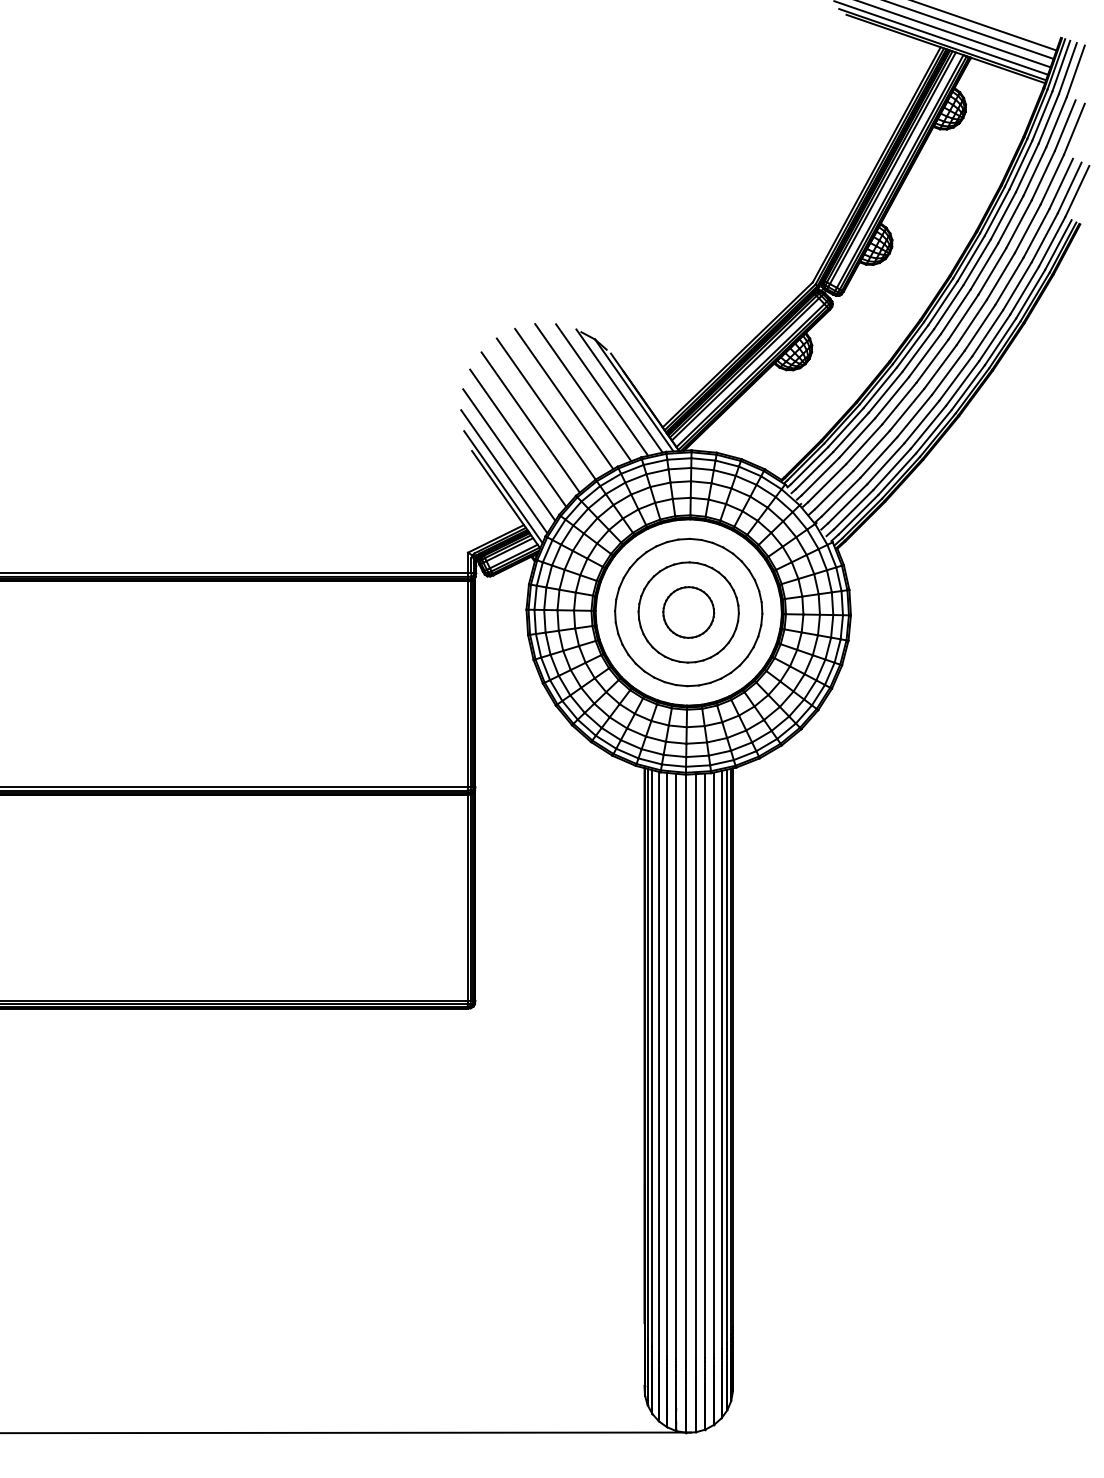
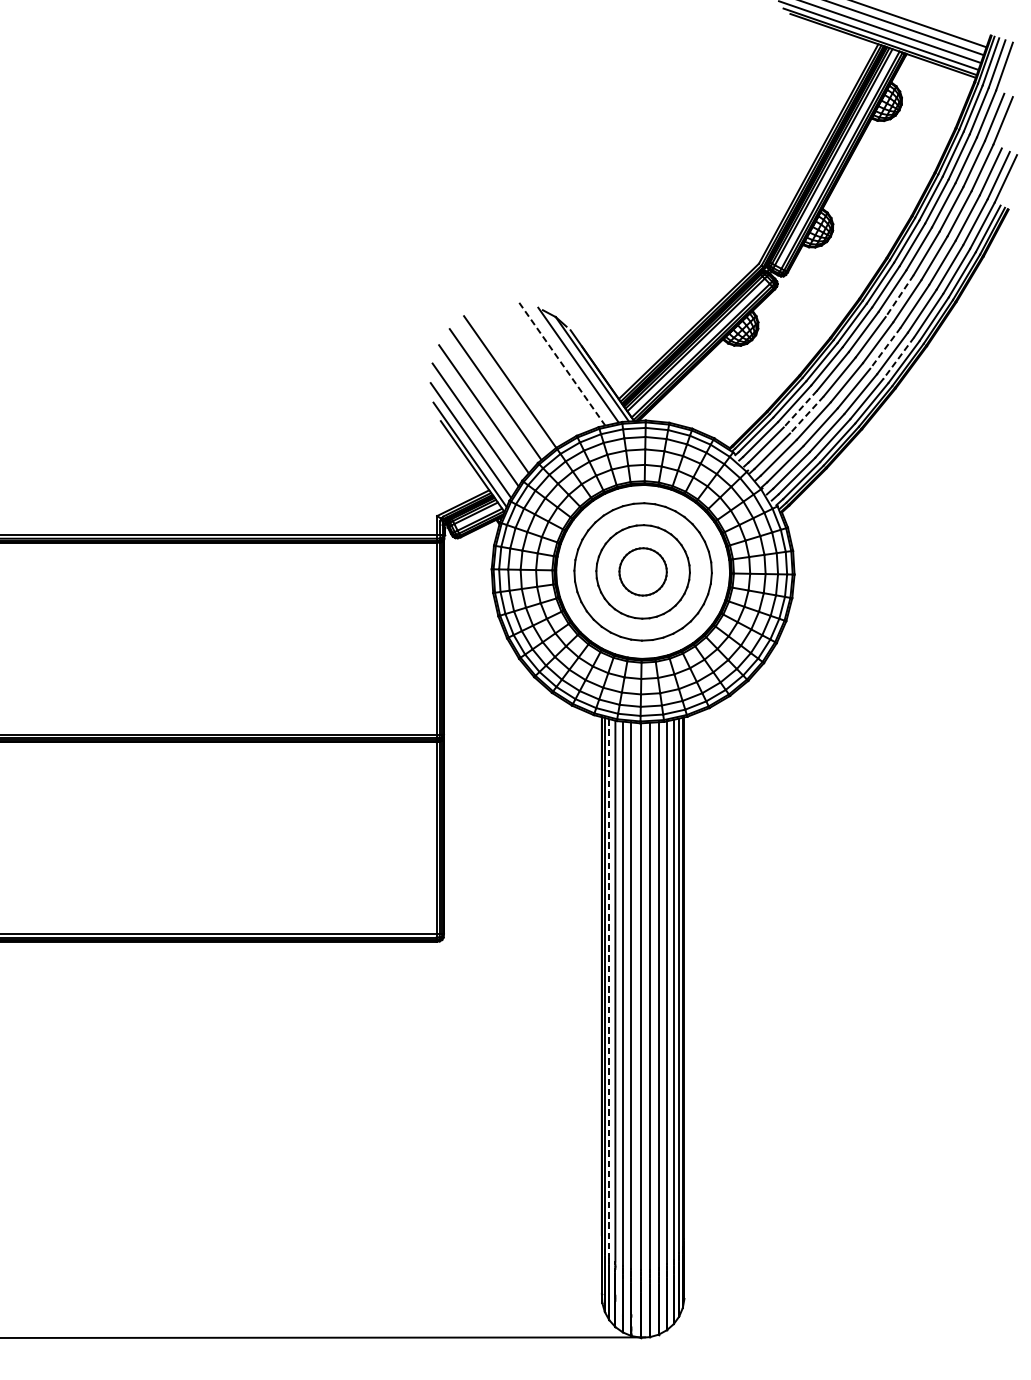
line: (963, 317) -> (899, 296), solid -> dashed
line: (948, 373) -> (885, 348), solid -> dashed
line: (962, 383) -> (898, 358), solid -> dashed
line: (602, 390) -> (562, 364), solid -> dashed
line: (583, 392) -> (544, 366), removed
line: (564, 398) -> (527, 372), removed
line: (857, 438) -> (800, 409), solid -> dashed
line: (864, 444) -> (807, 415), solid -> dashed
line: (652, 1057) -> (609, 987), solid -> dashed

